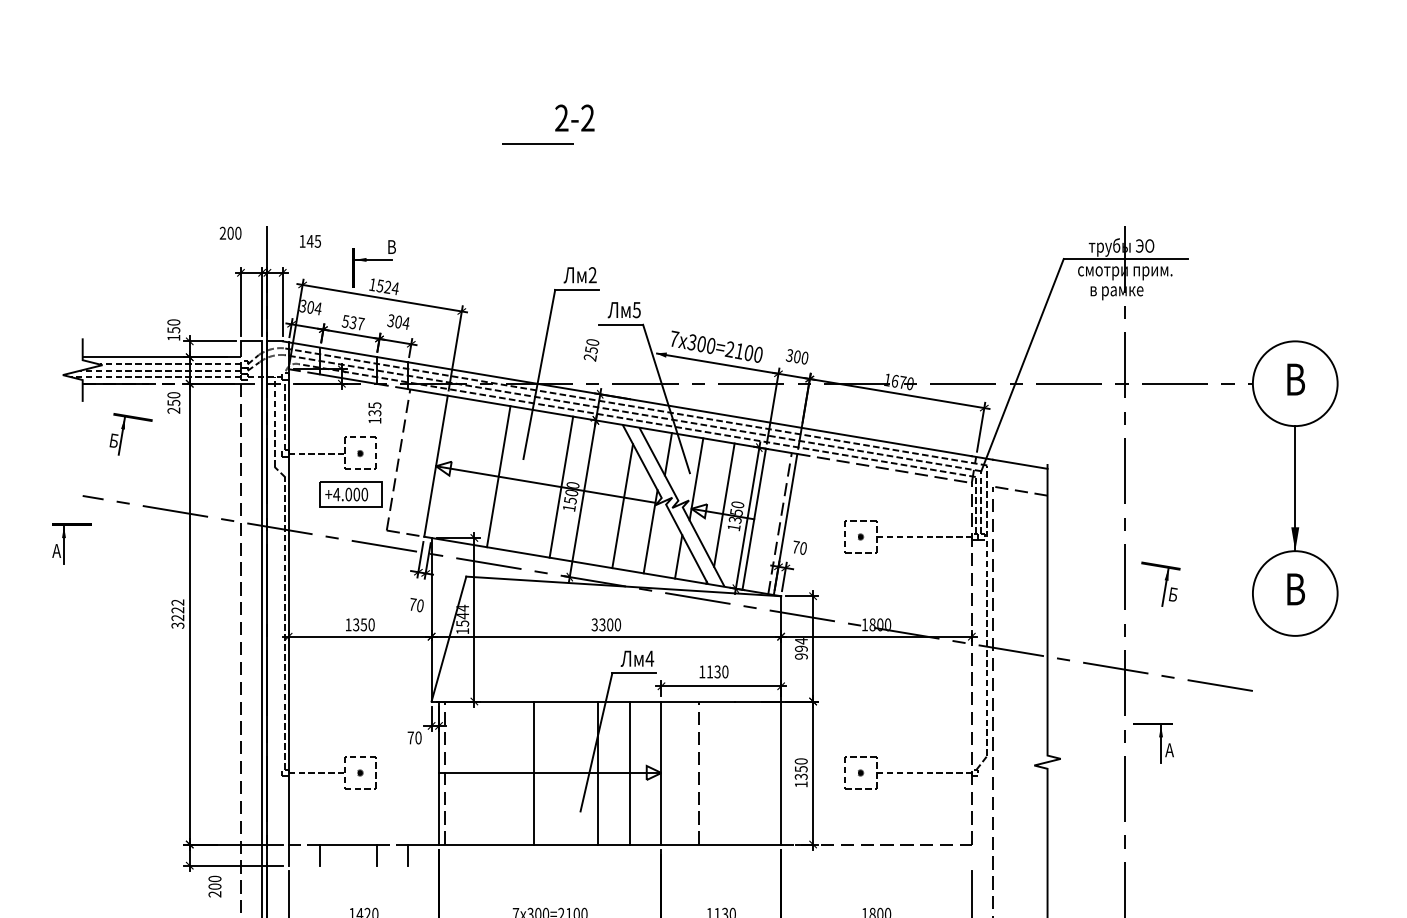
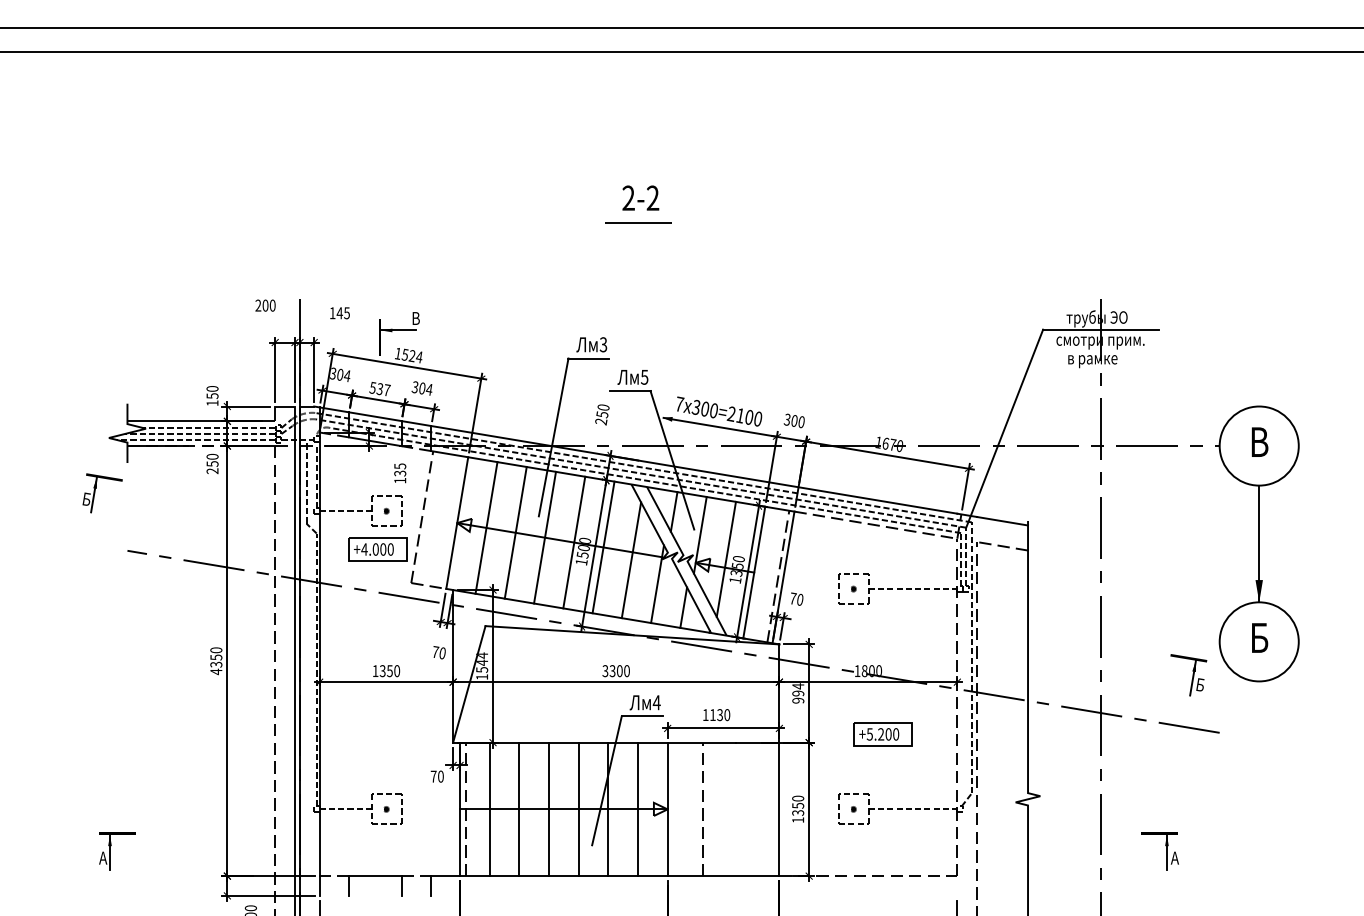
text: (574, 117) -> (640, 197), moved
line: (538, 144) -> (638, 222), moved
text: (592, 275) -> (603, 345), 2 -> 3
part: (123, 434) -> (95, 493), moved
line: (467, 470) -> (486, 527), added
line: (530, 481) -> (545, 537), added
line: (592, 492) -> (603, 547), added
part: (64, 543) -> (110, 851), moved
part: (1160, 584) -> (1188, 675), moved
text: (1295, 588) -> (1259, 637), B -> Б
text: (178, 614) -> (216, 661), 3222 -> 4350
part: (891, 692) -> (882, 734), added
part: (1160, 743) -> (1166, 851), moved
line: (470, 773) -> (489, 809), added
line: (502, 773) -> (519, 809), added
line: (565, 773) -> (578, 809), added

